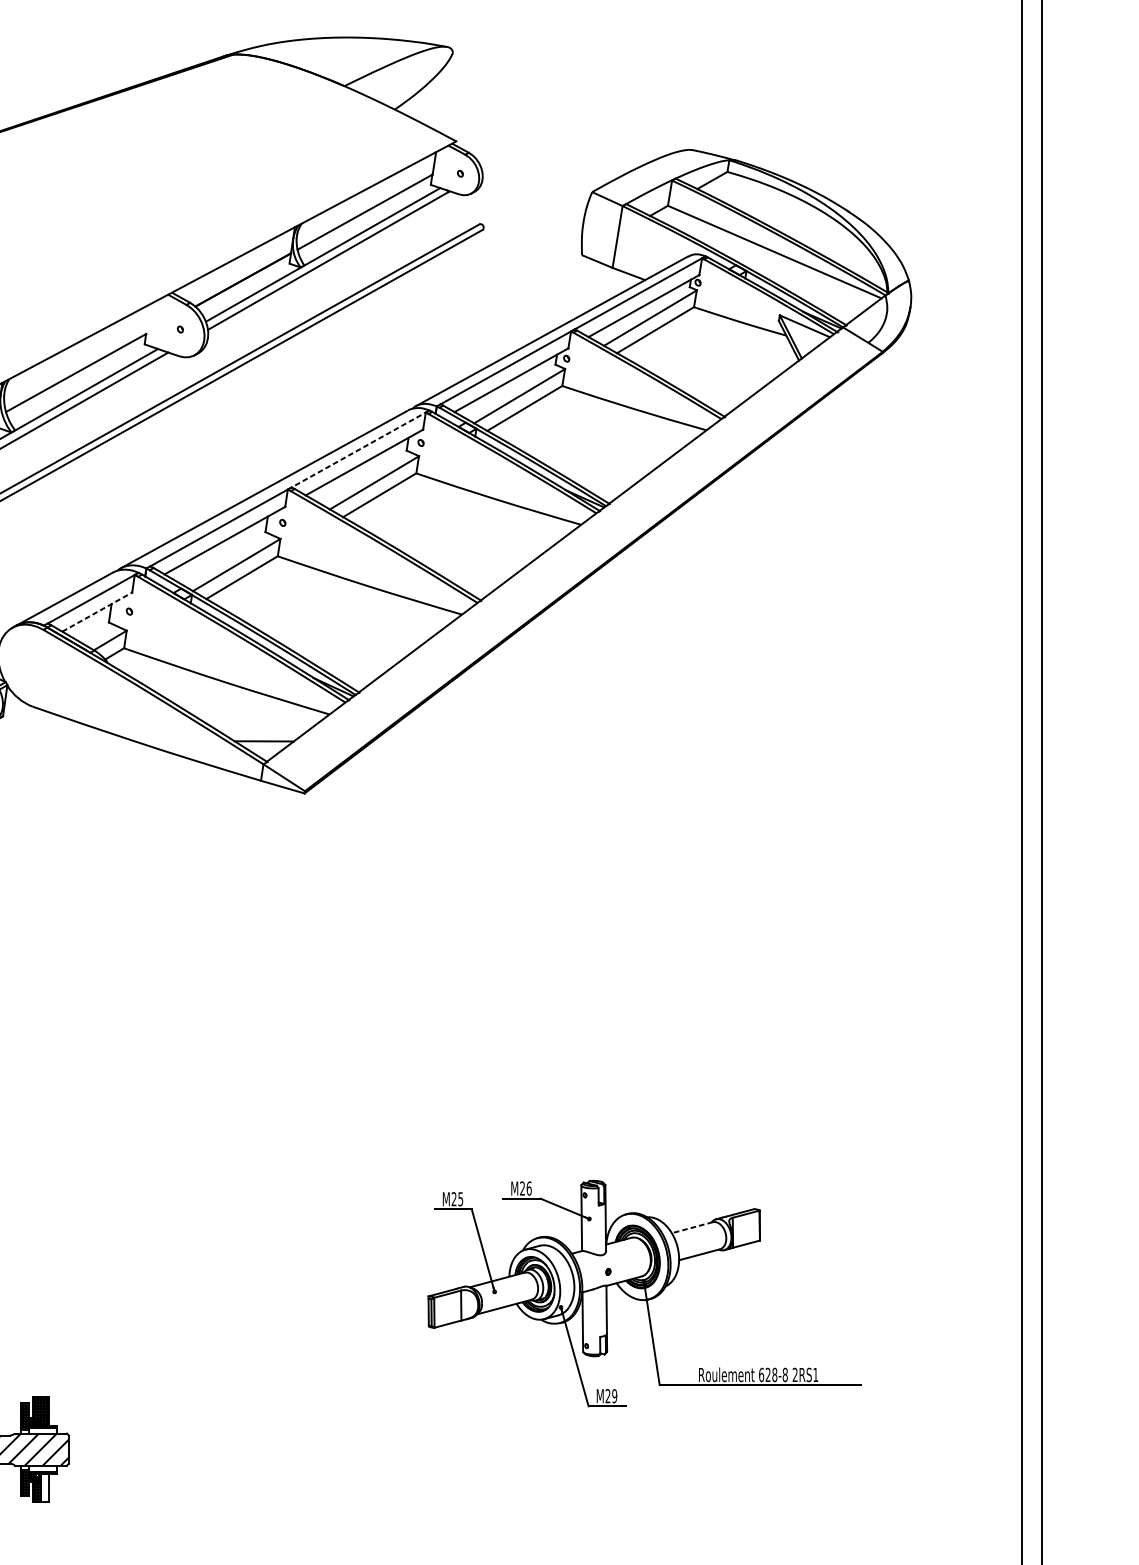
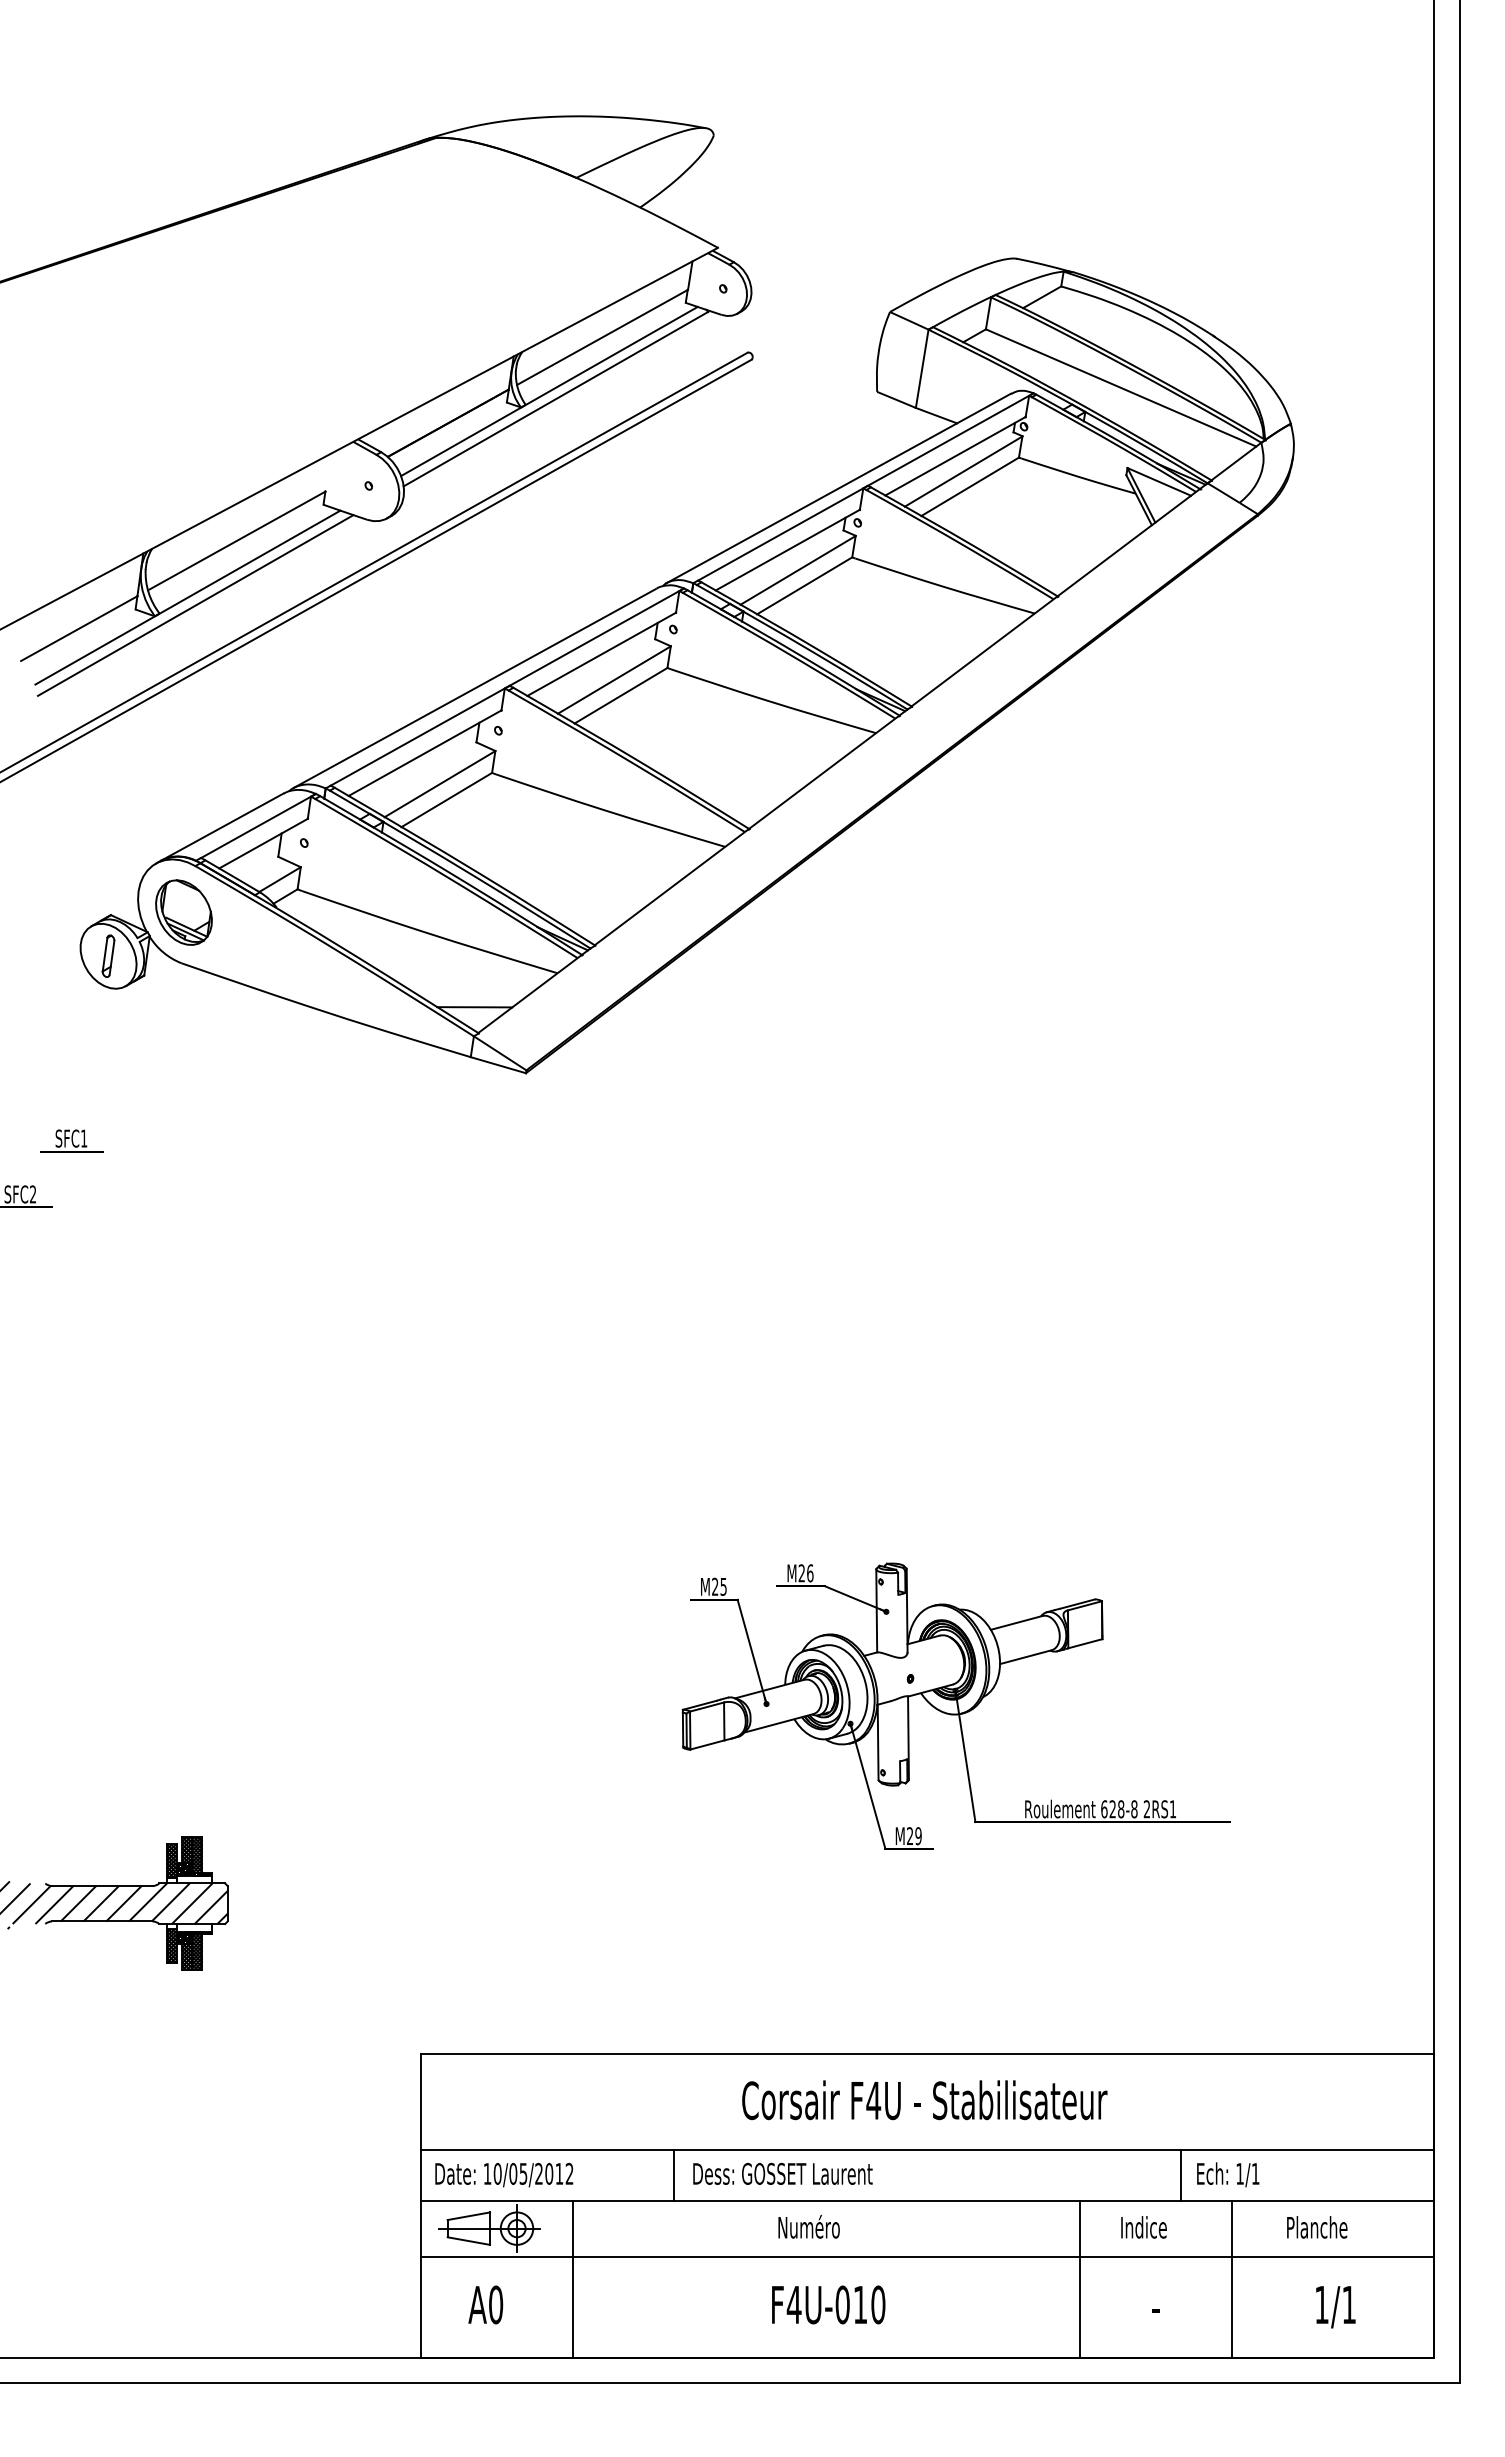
line: (360, 449) -> (596, 637), dashed -> solid
line: (97, 611) -> (263, 843), dashed -> solid
part: (34, 666) -> (183, 912), added
line: (692, 1227) -> (1016, 1622), dashed -> solid
hatch: (45, 1488) -> (197, 1952), added

